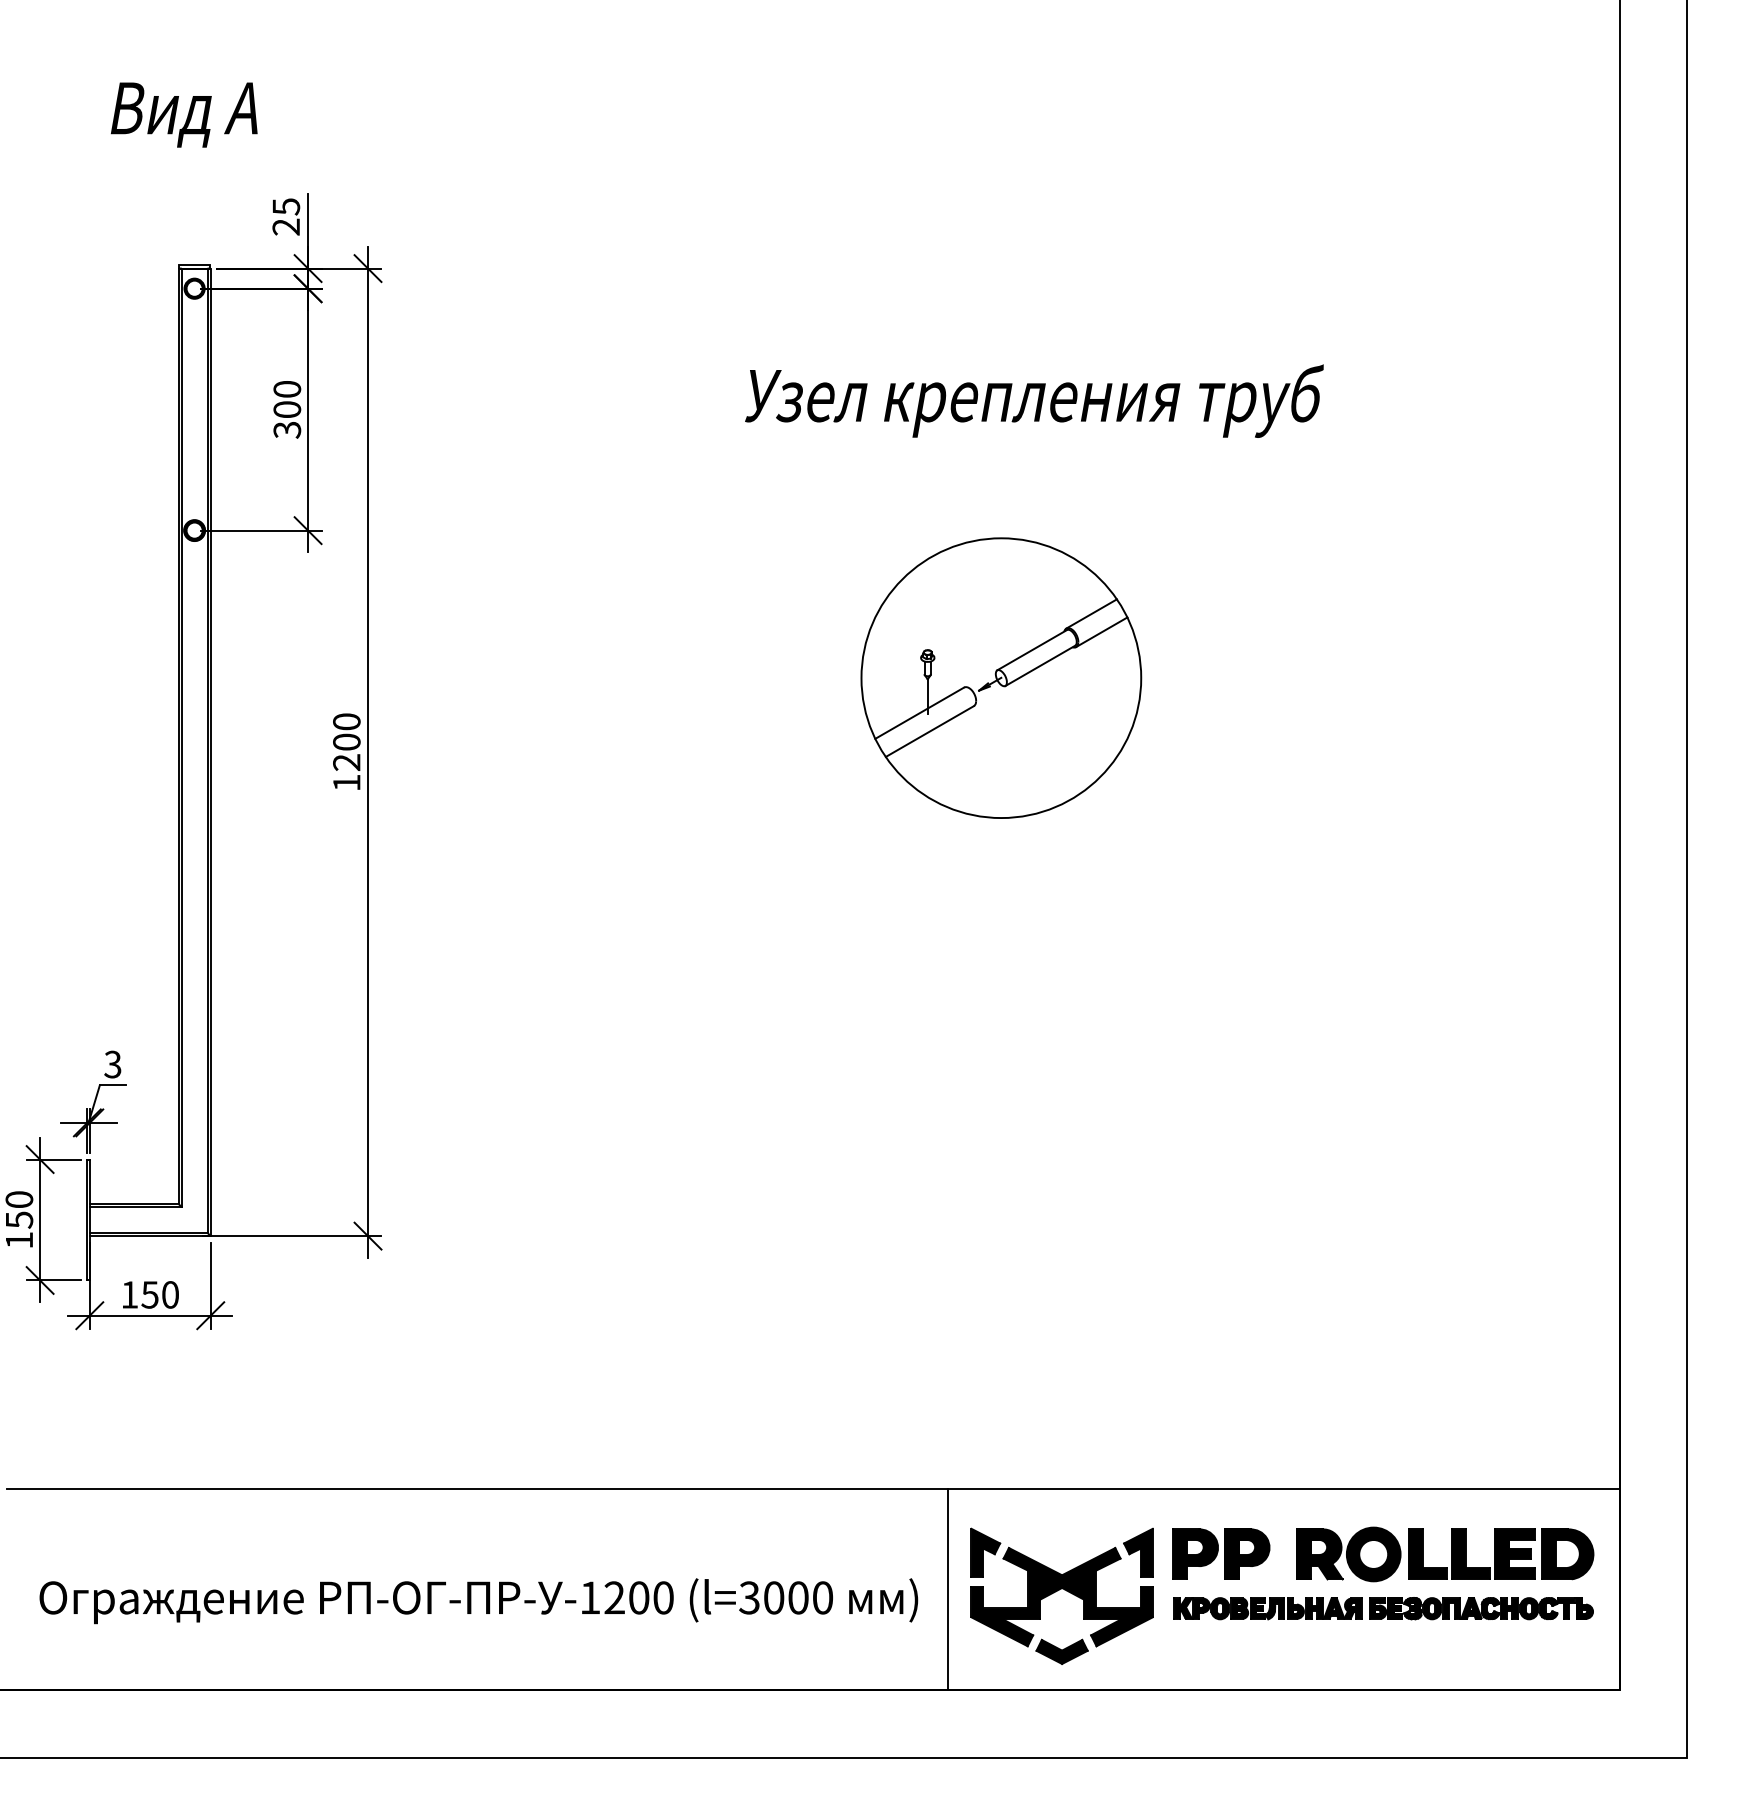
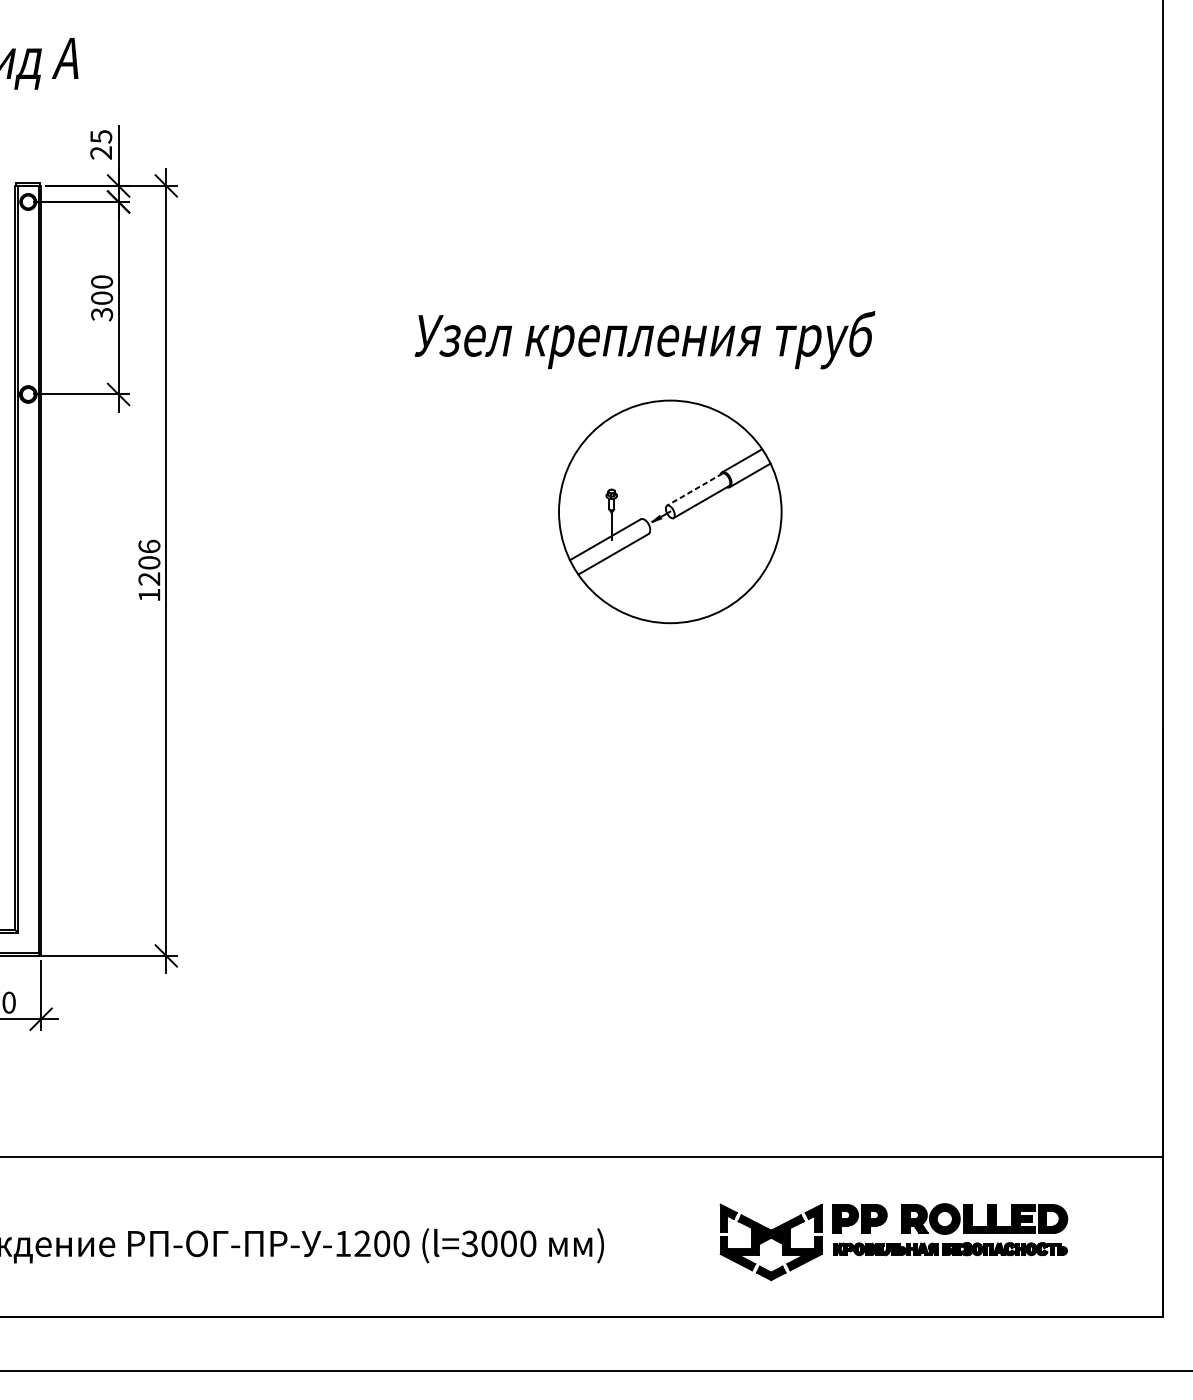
text: (1034, 400) -> (644, 339), moved
line: (1031, 650) -> (694, 489), solid -> dashed
text: (346, 721) -> (149, 546), 1200 -> 1206
line: (947, 1589) -> (627, 1237), removed
part: (1282, 1595) -> (894, 1241), size x0.7

